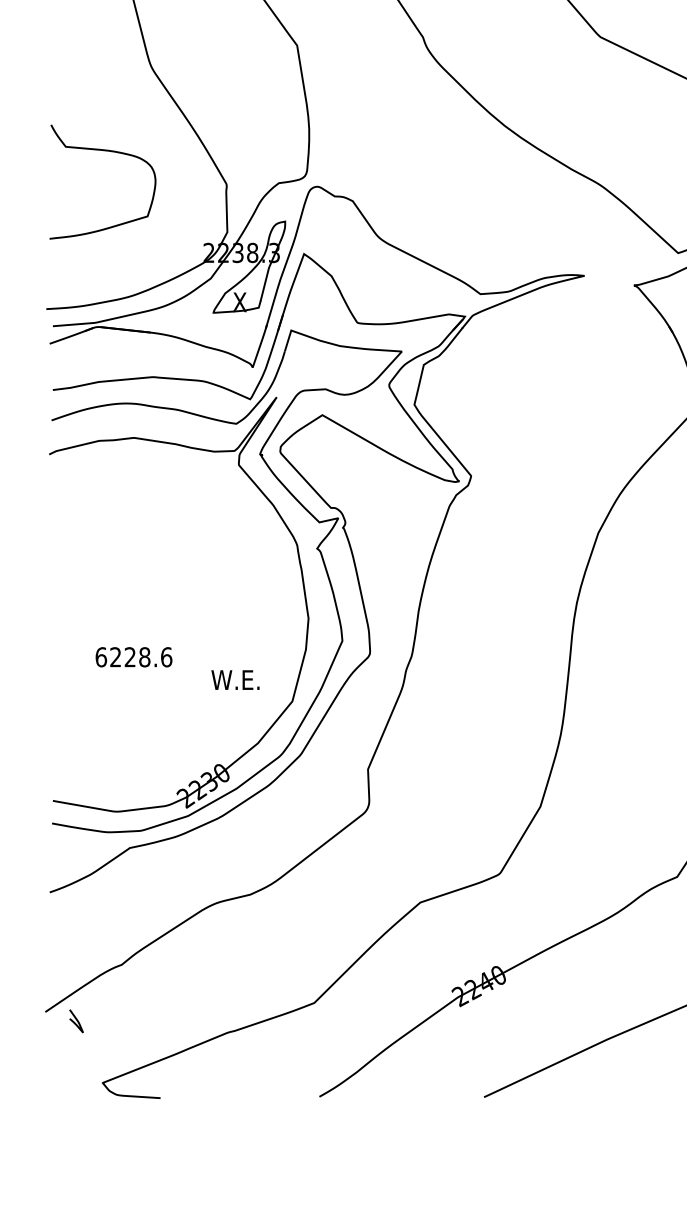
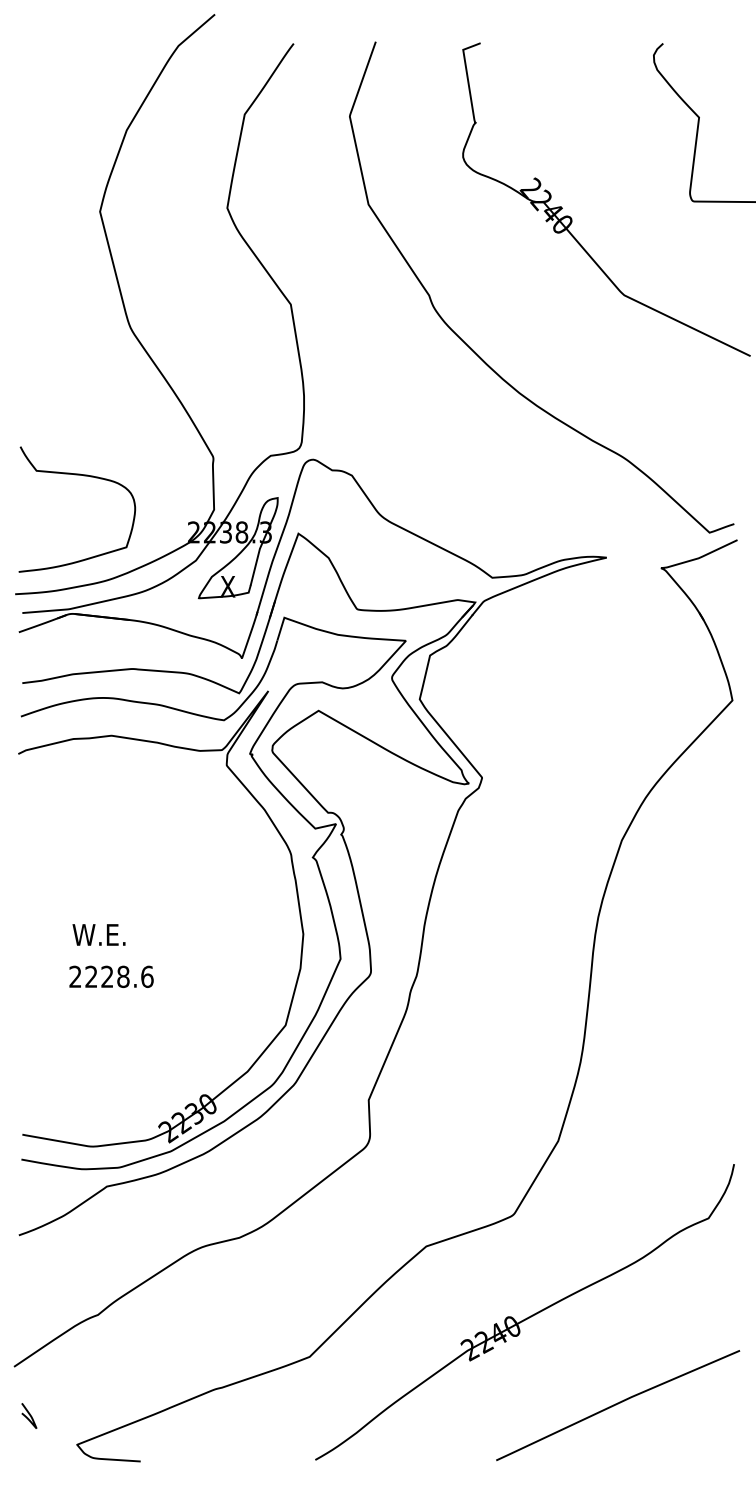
curve: (108, 151) -> (83, 476), moved
text: (101, 656) -> (75, 976), 6228.6 -> 2228.6
text: (234, 679) -> (98, 934), moved
curve: (76, 1020) -> (29, 1415), moved

